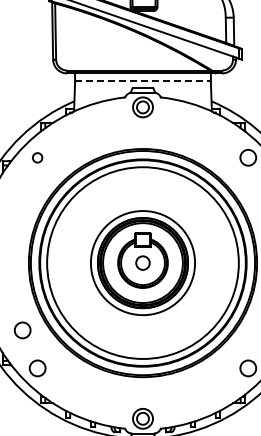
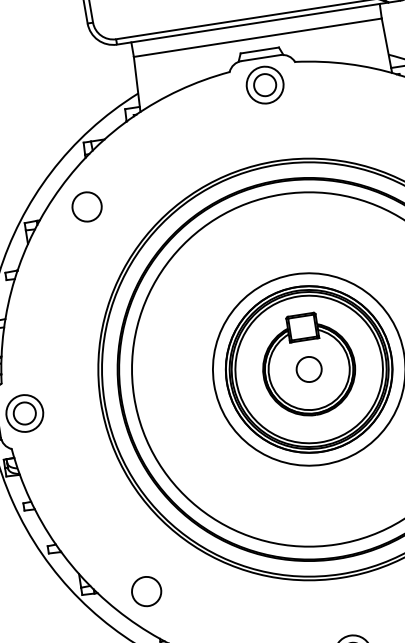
line: (143, 81) -> (258, 37), dashed -> solid
circle: (37, 157) -> (86, 206), size x1.67
circle: (22, 330) -> (108, 526), removed

